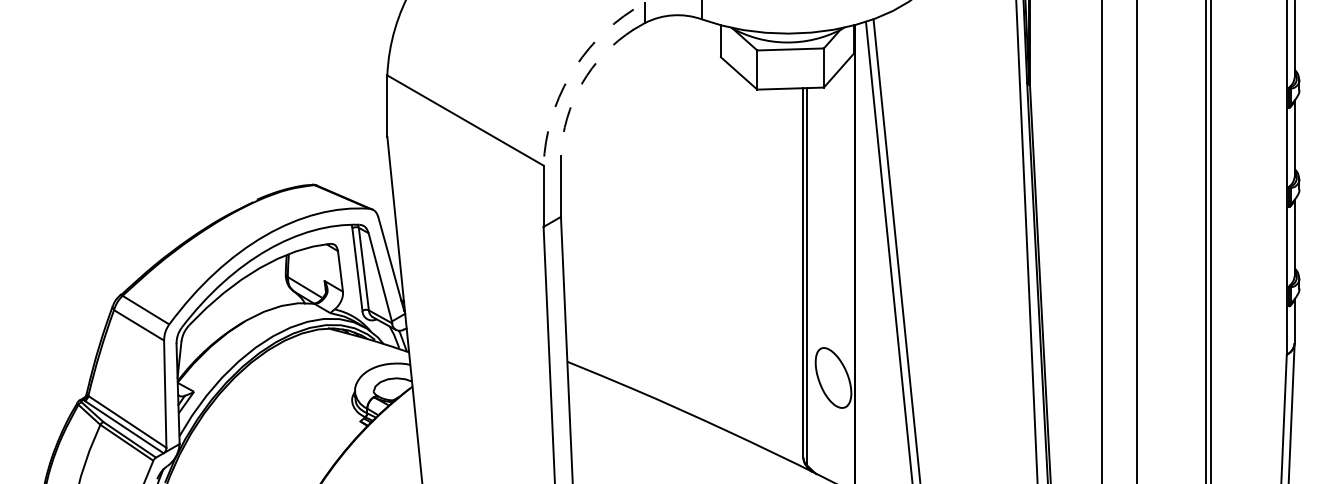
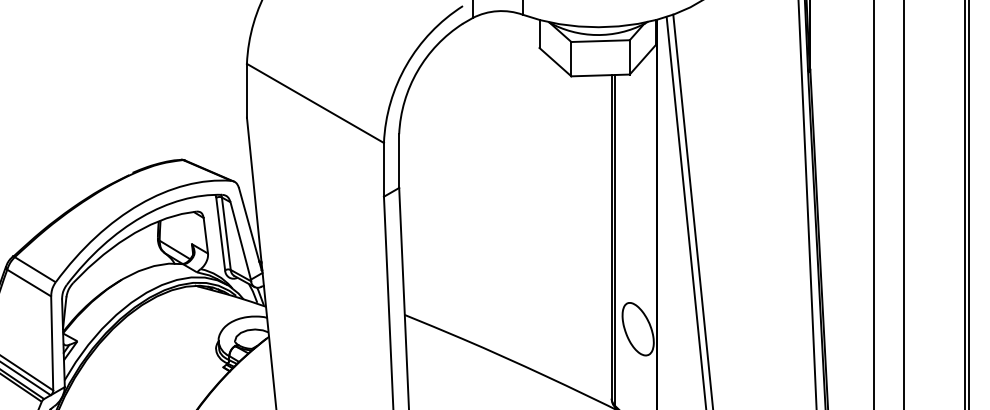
arc: (569, 76) -> (406, 64), dashed -> solid
arc: (581, 83) -> (417, 70), dashed -> solid

